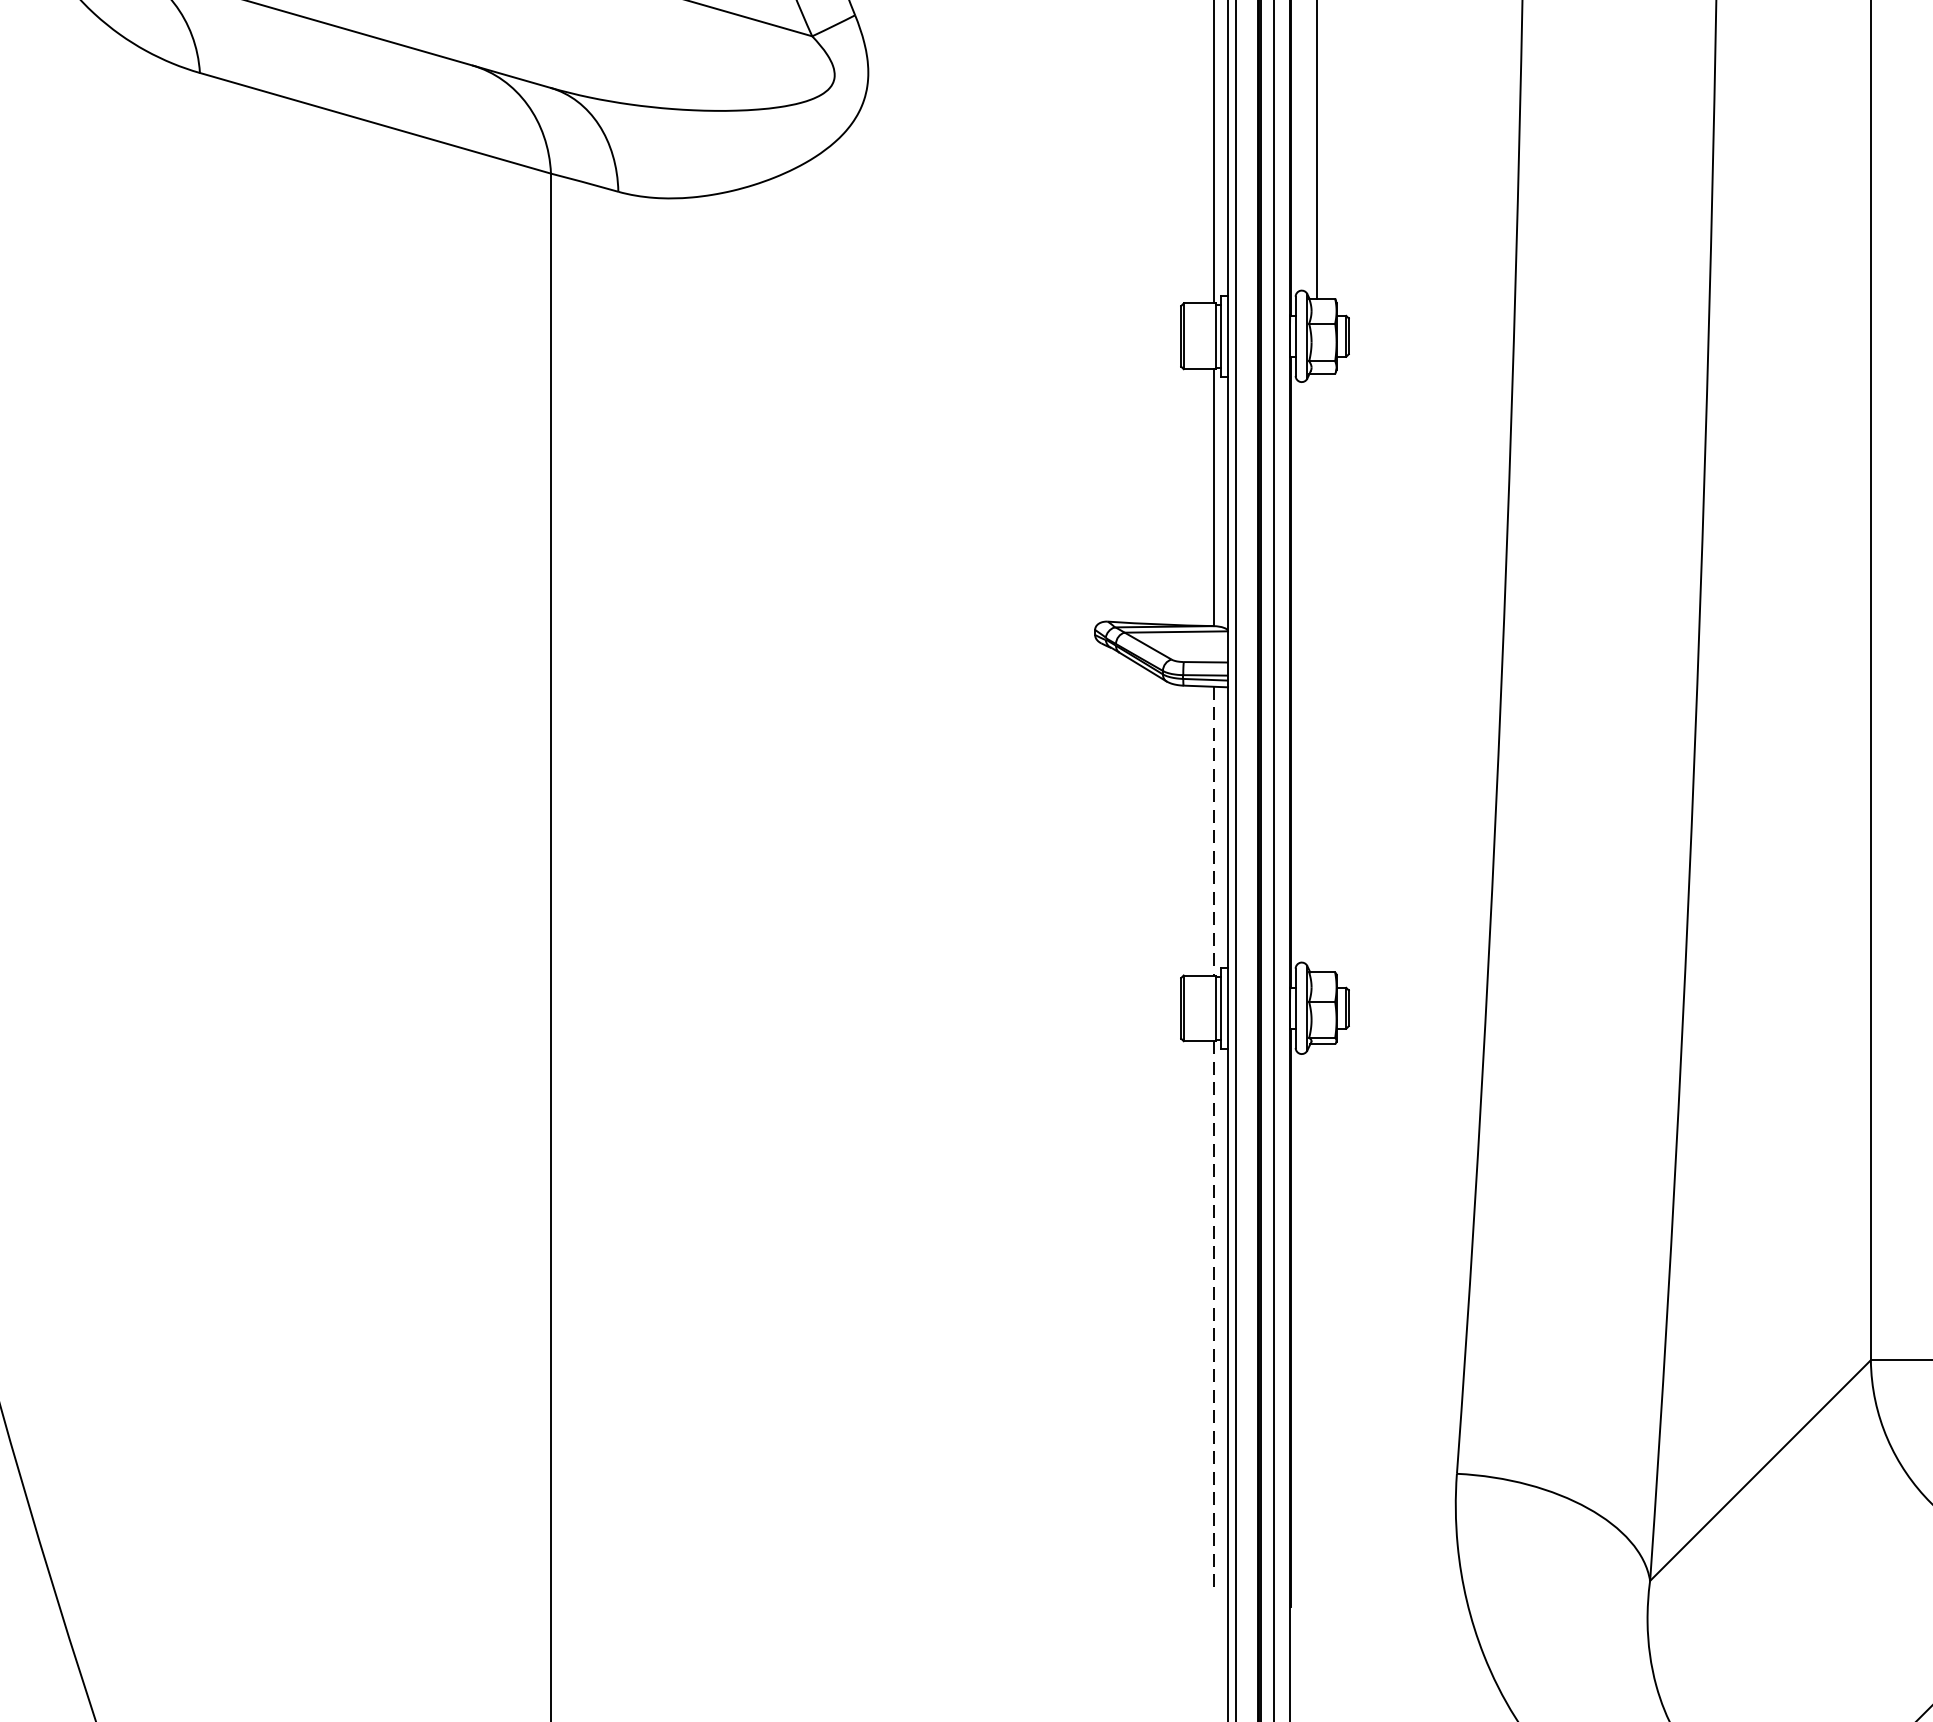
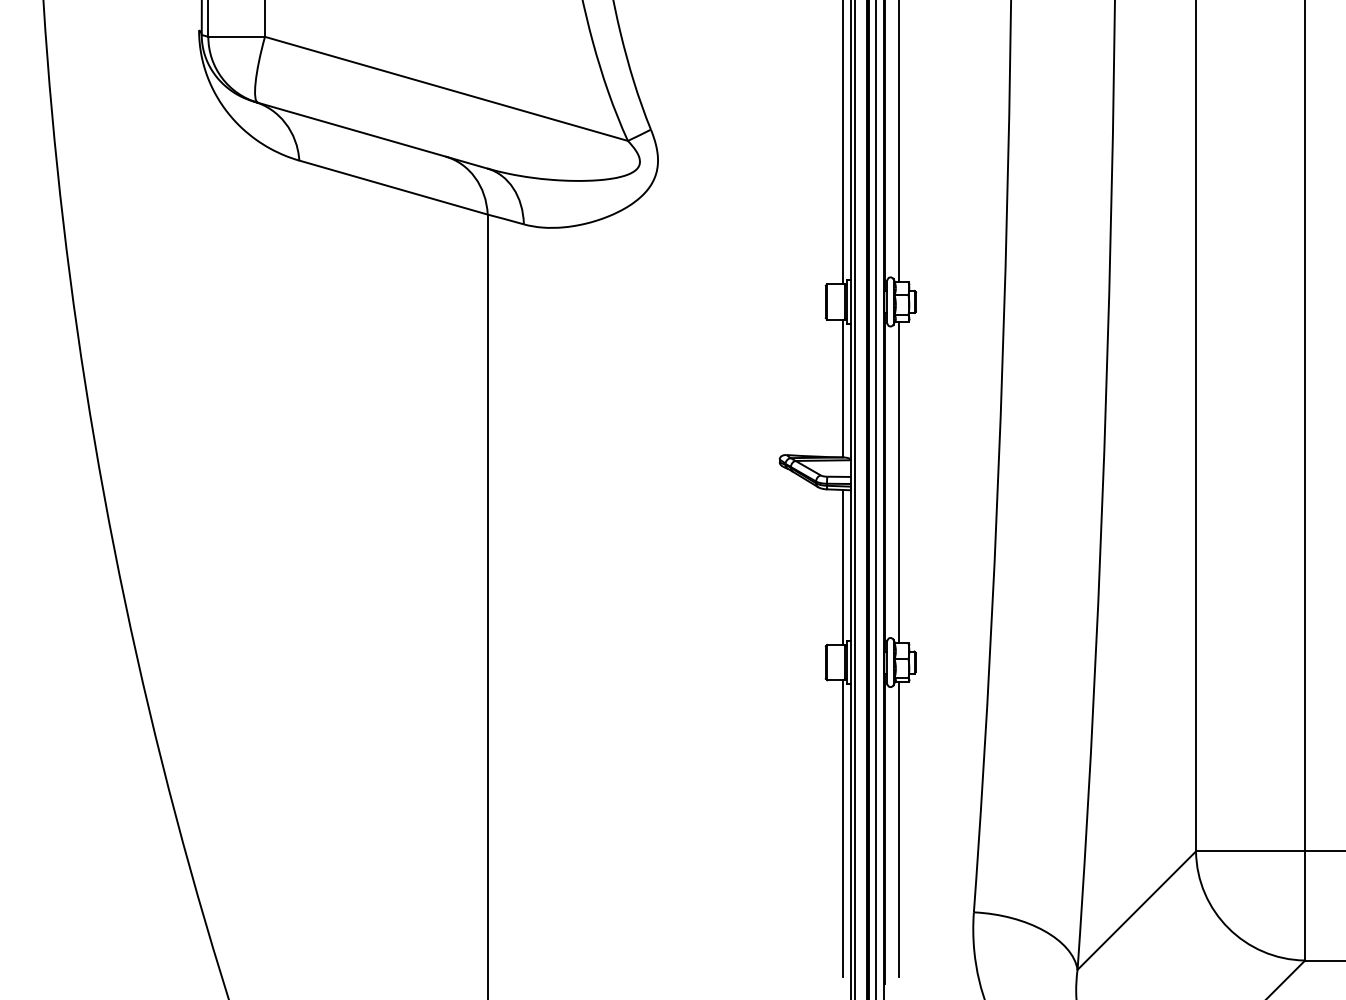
line: (1316, 672) -> (898, 482), added
line: (1213, 831) -> (843, 567), dashed -> solid
line: (1213, 1317) -> (843, 828), dashed -> solid
line: (1316, 1317) -> (898, 828), added

